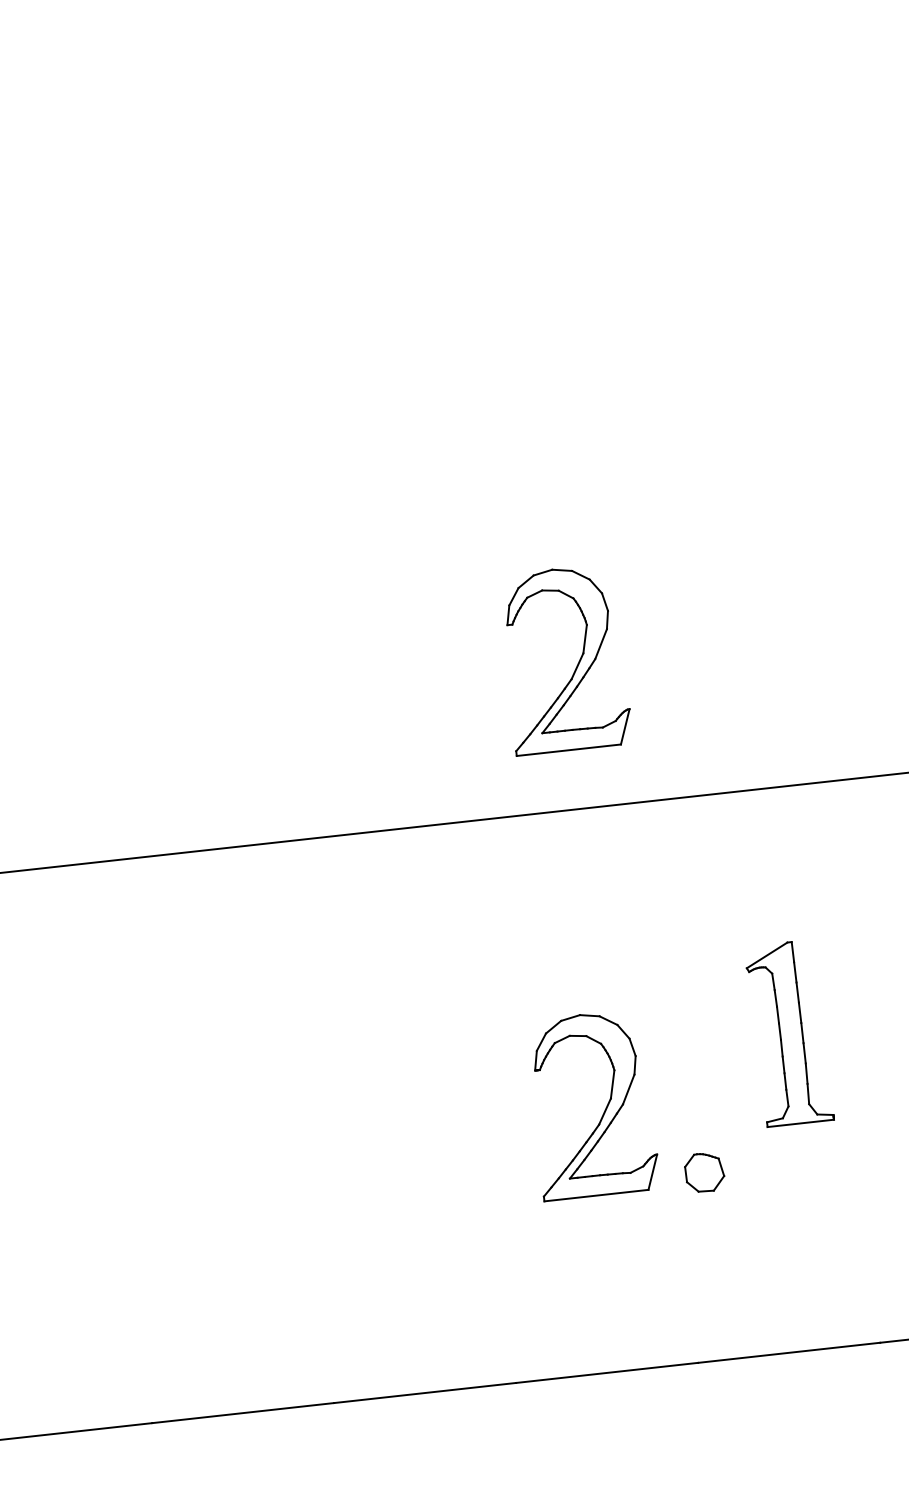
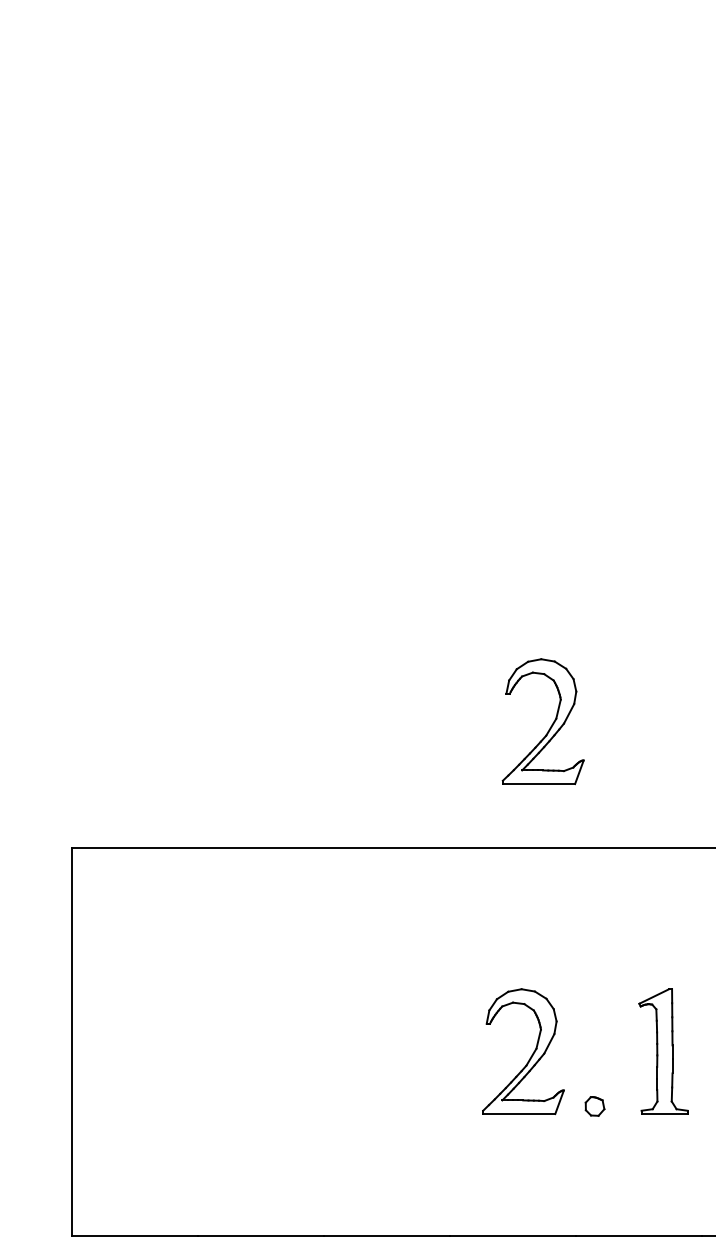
part: (576, 665) -> (550, 726), moved
part: (789, 1033) -> (663, 1051), moved
part: (703, 1172) -> (594, 1106), size x0.71

